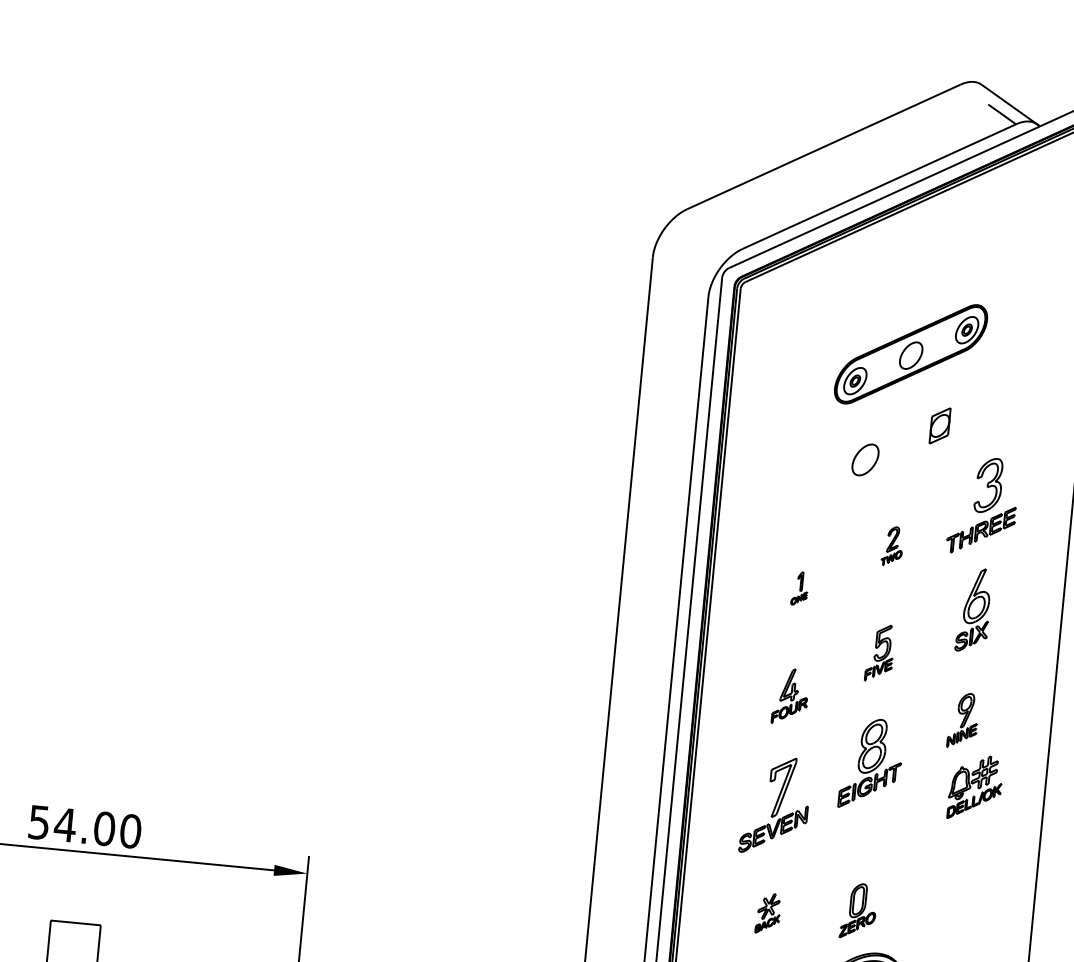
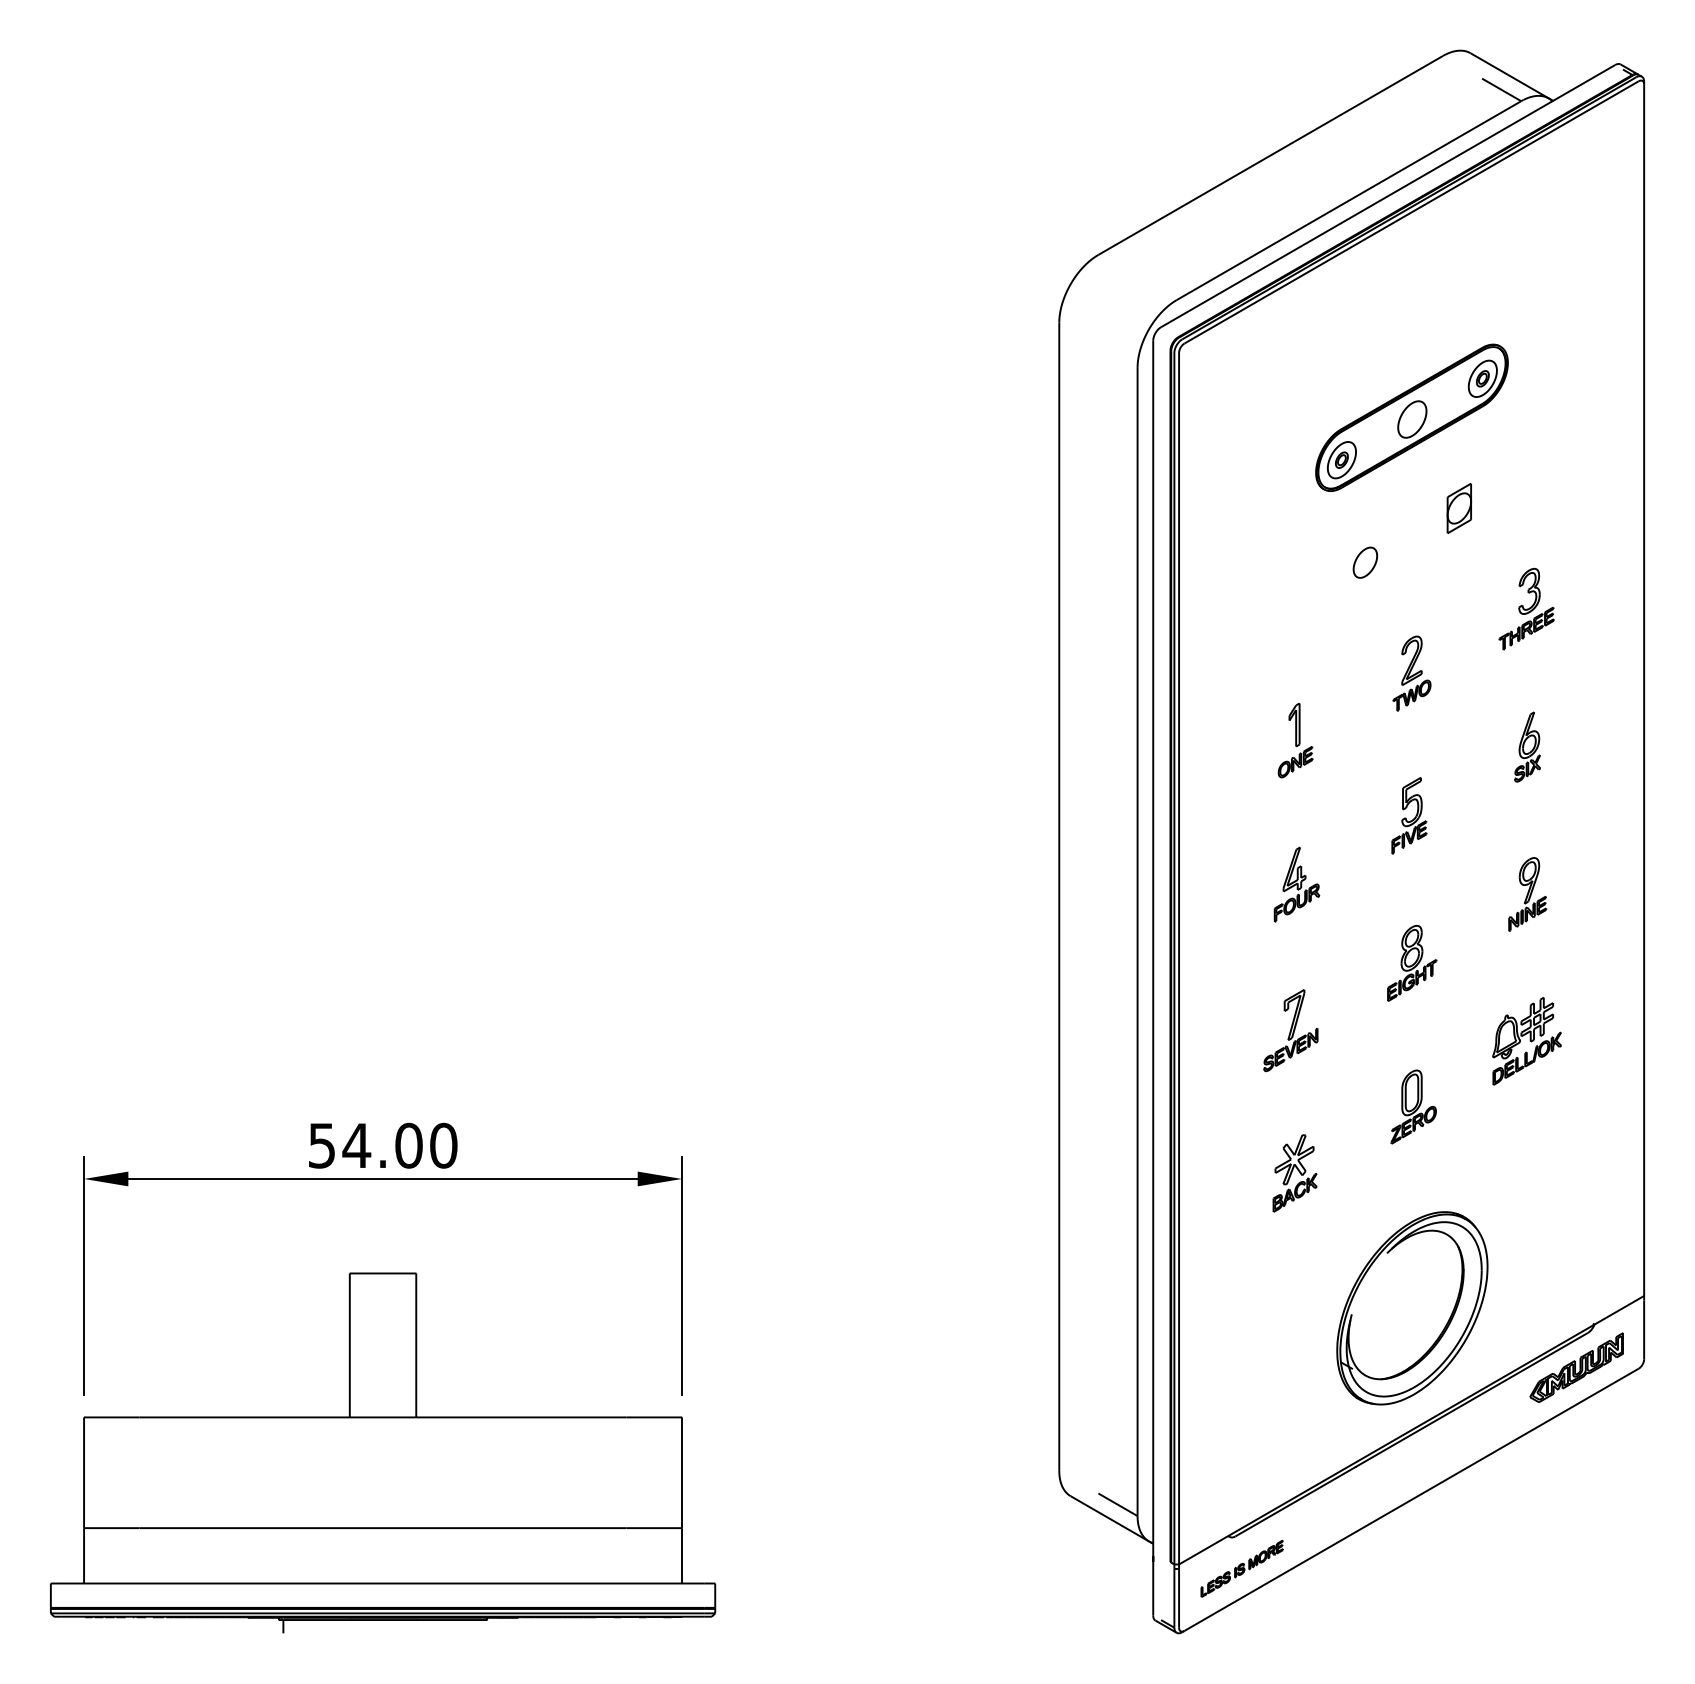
part: (865, 459) -> (1365, 562), size x0.71
part: (983, 505) -> (1526, 608), size x0.62
part: (892, 546) -> (1411, 673), size x1.43
part: (800, 588) -> (1295, 740), size x1.67
part: (974, 609) -> (1527, 746), size x0.62
part: (872, 763) -> (1412, 962), size x0.62
part: (975, 788) -> (1526, 1041), moved
part: (775, 806) -> (1290, 1030), size x0.62
part: (858, 911) -> (1413, 1106), moved
part: (768, 913) -> (1294, 1173), size x1.43

